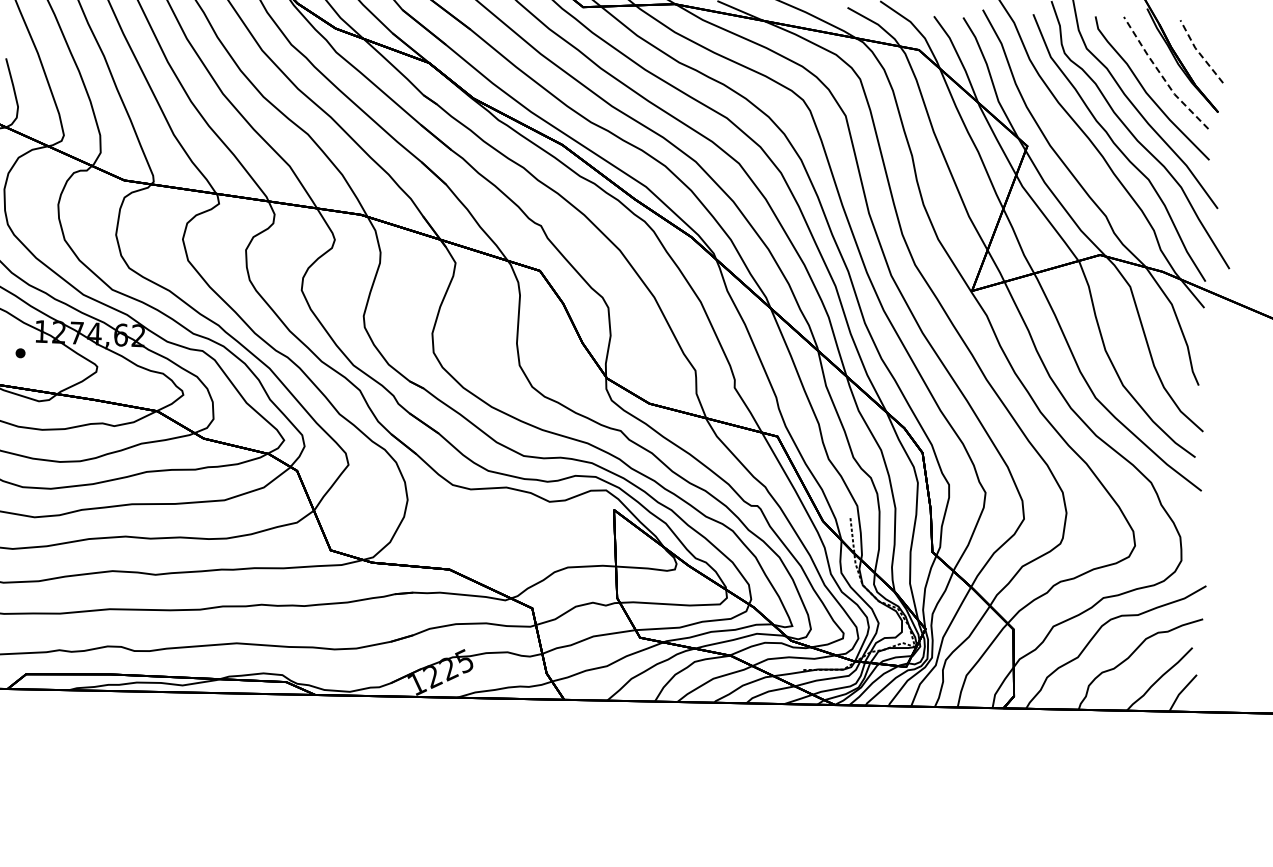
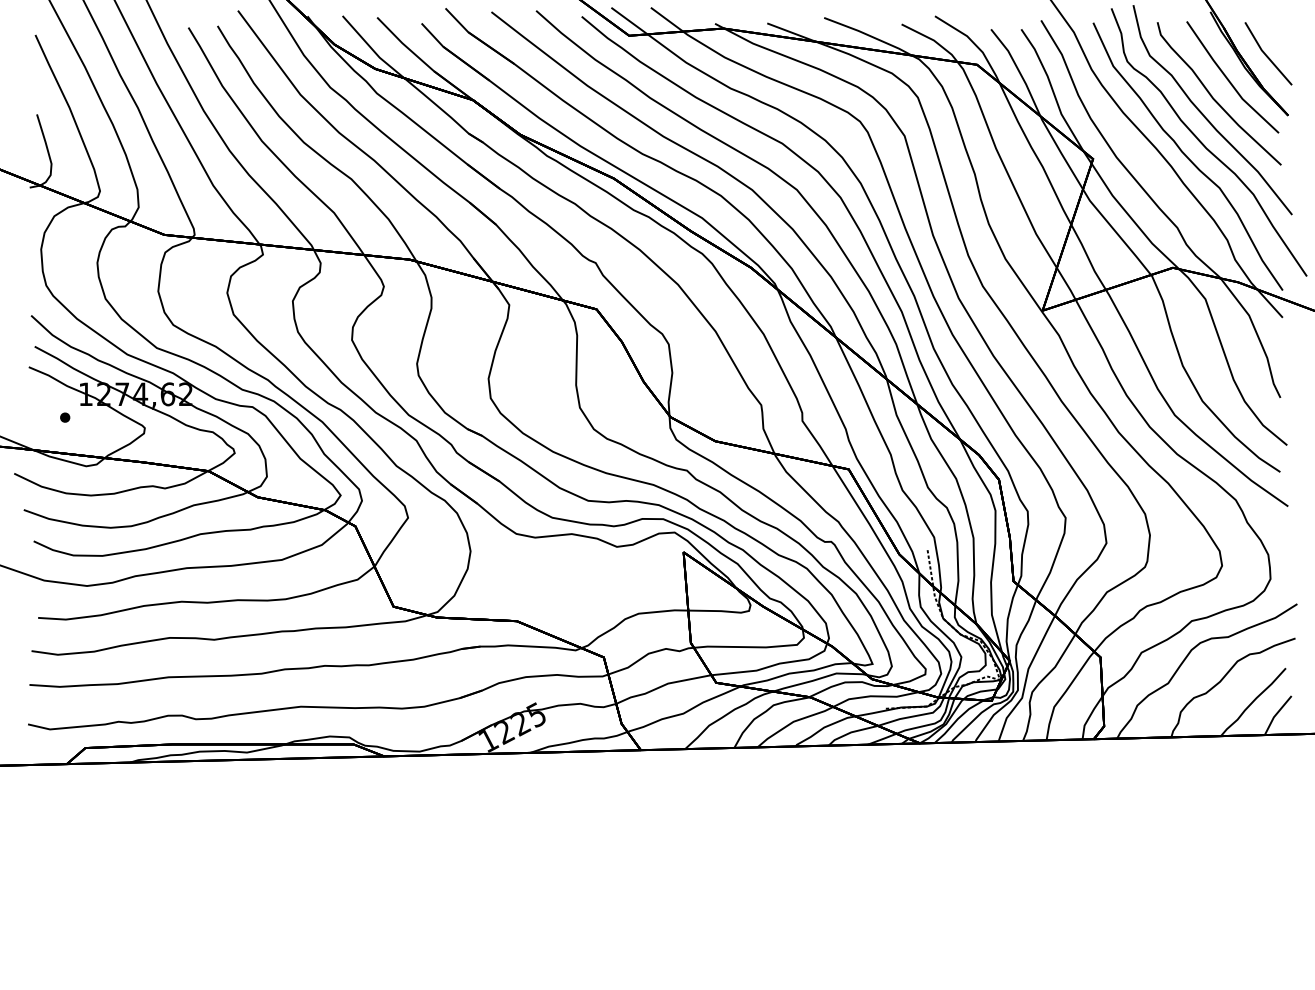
line: (1198, 52) -> (1265, 54), dashed -> solid
line: (1161, 75) -> (1228, 80), dashed -> solid

